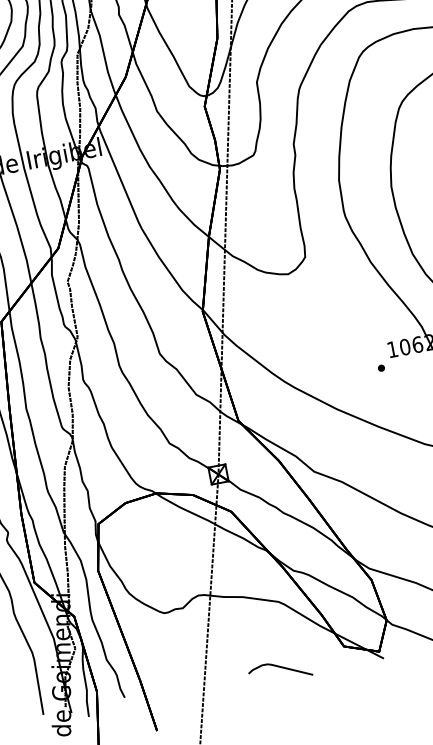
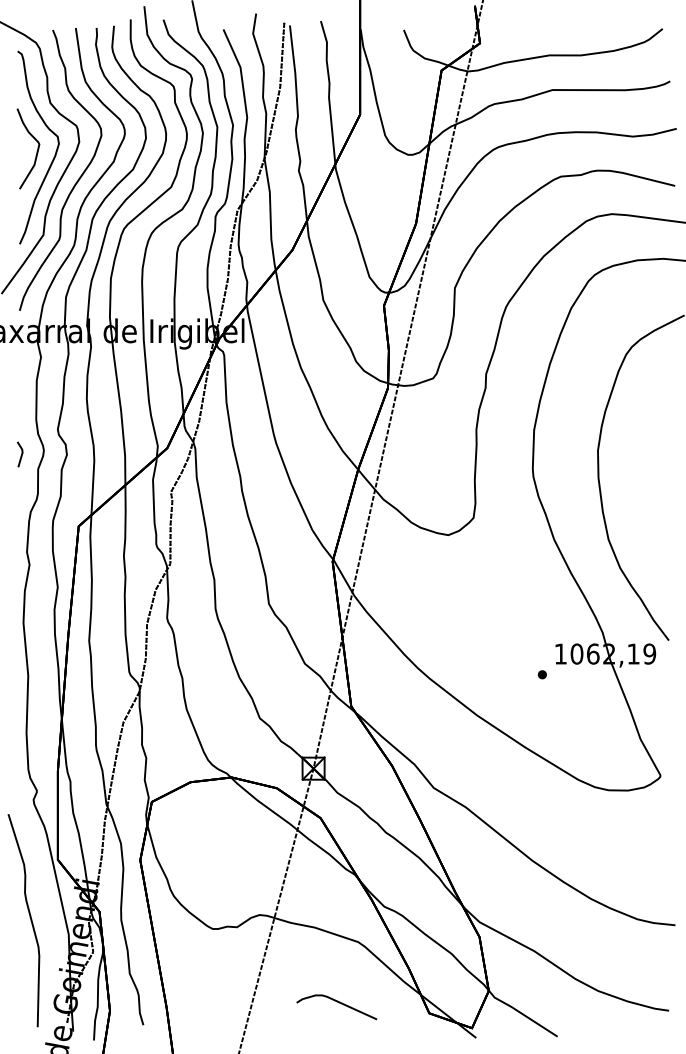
curve: (279, 667) -> (336, 1002), moved

